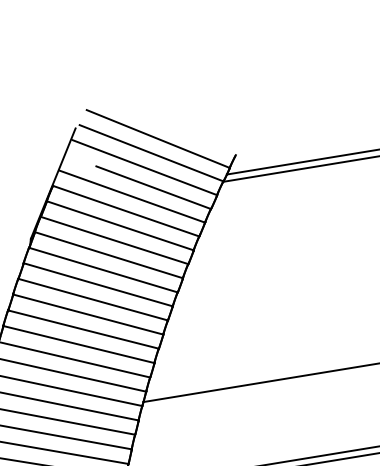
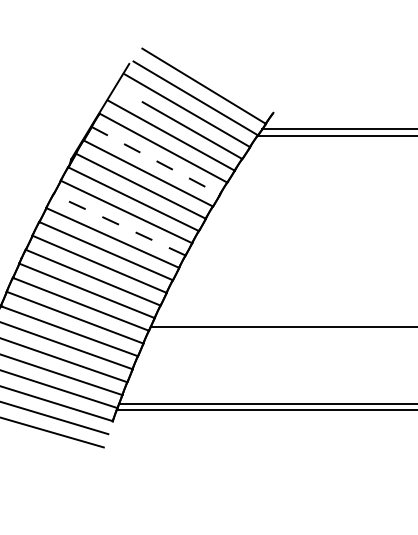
line: (119, 225) -> (155, 160), solid -> dashed
line: (93, 299) -> (119, 224), solid -> dashed

